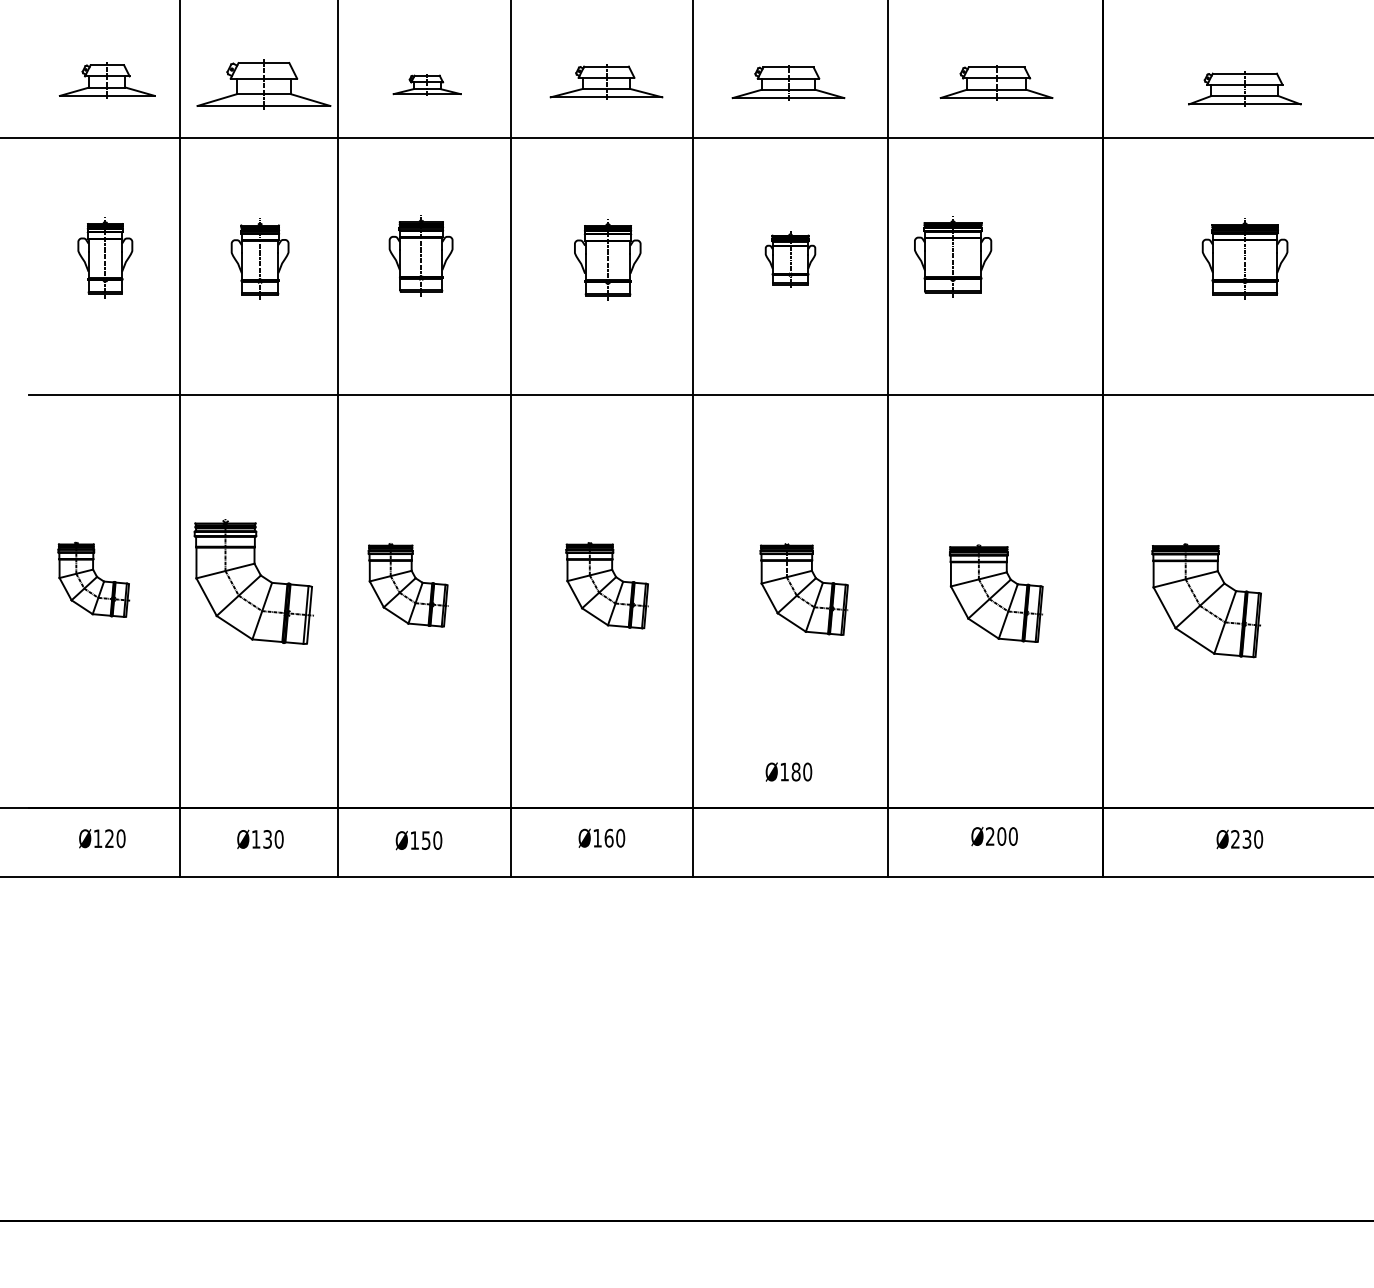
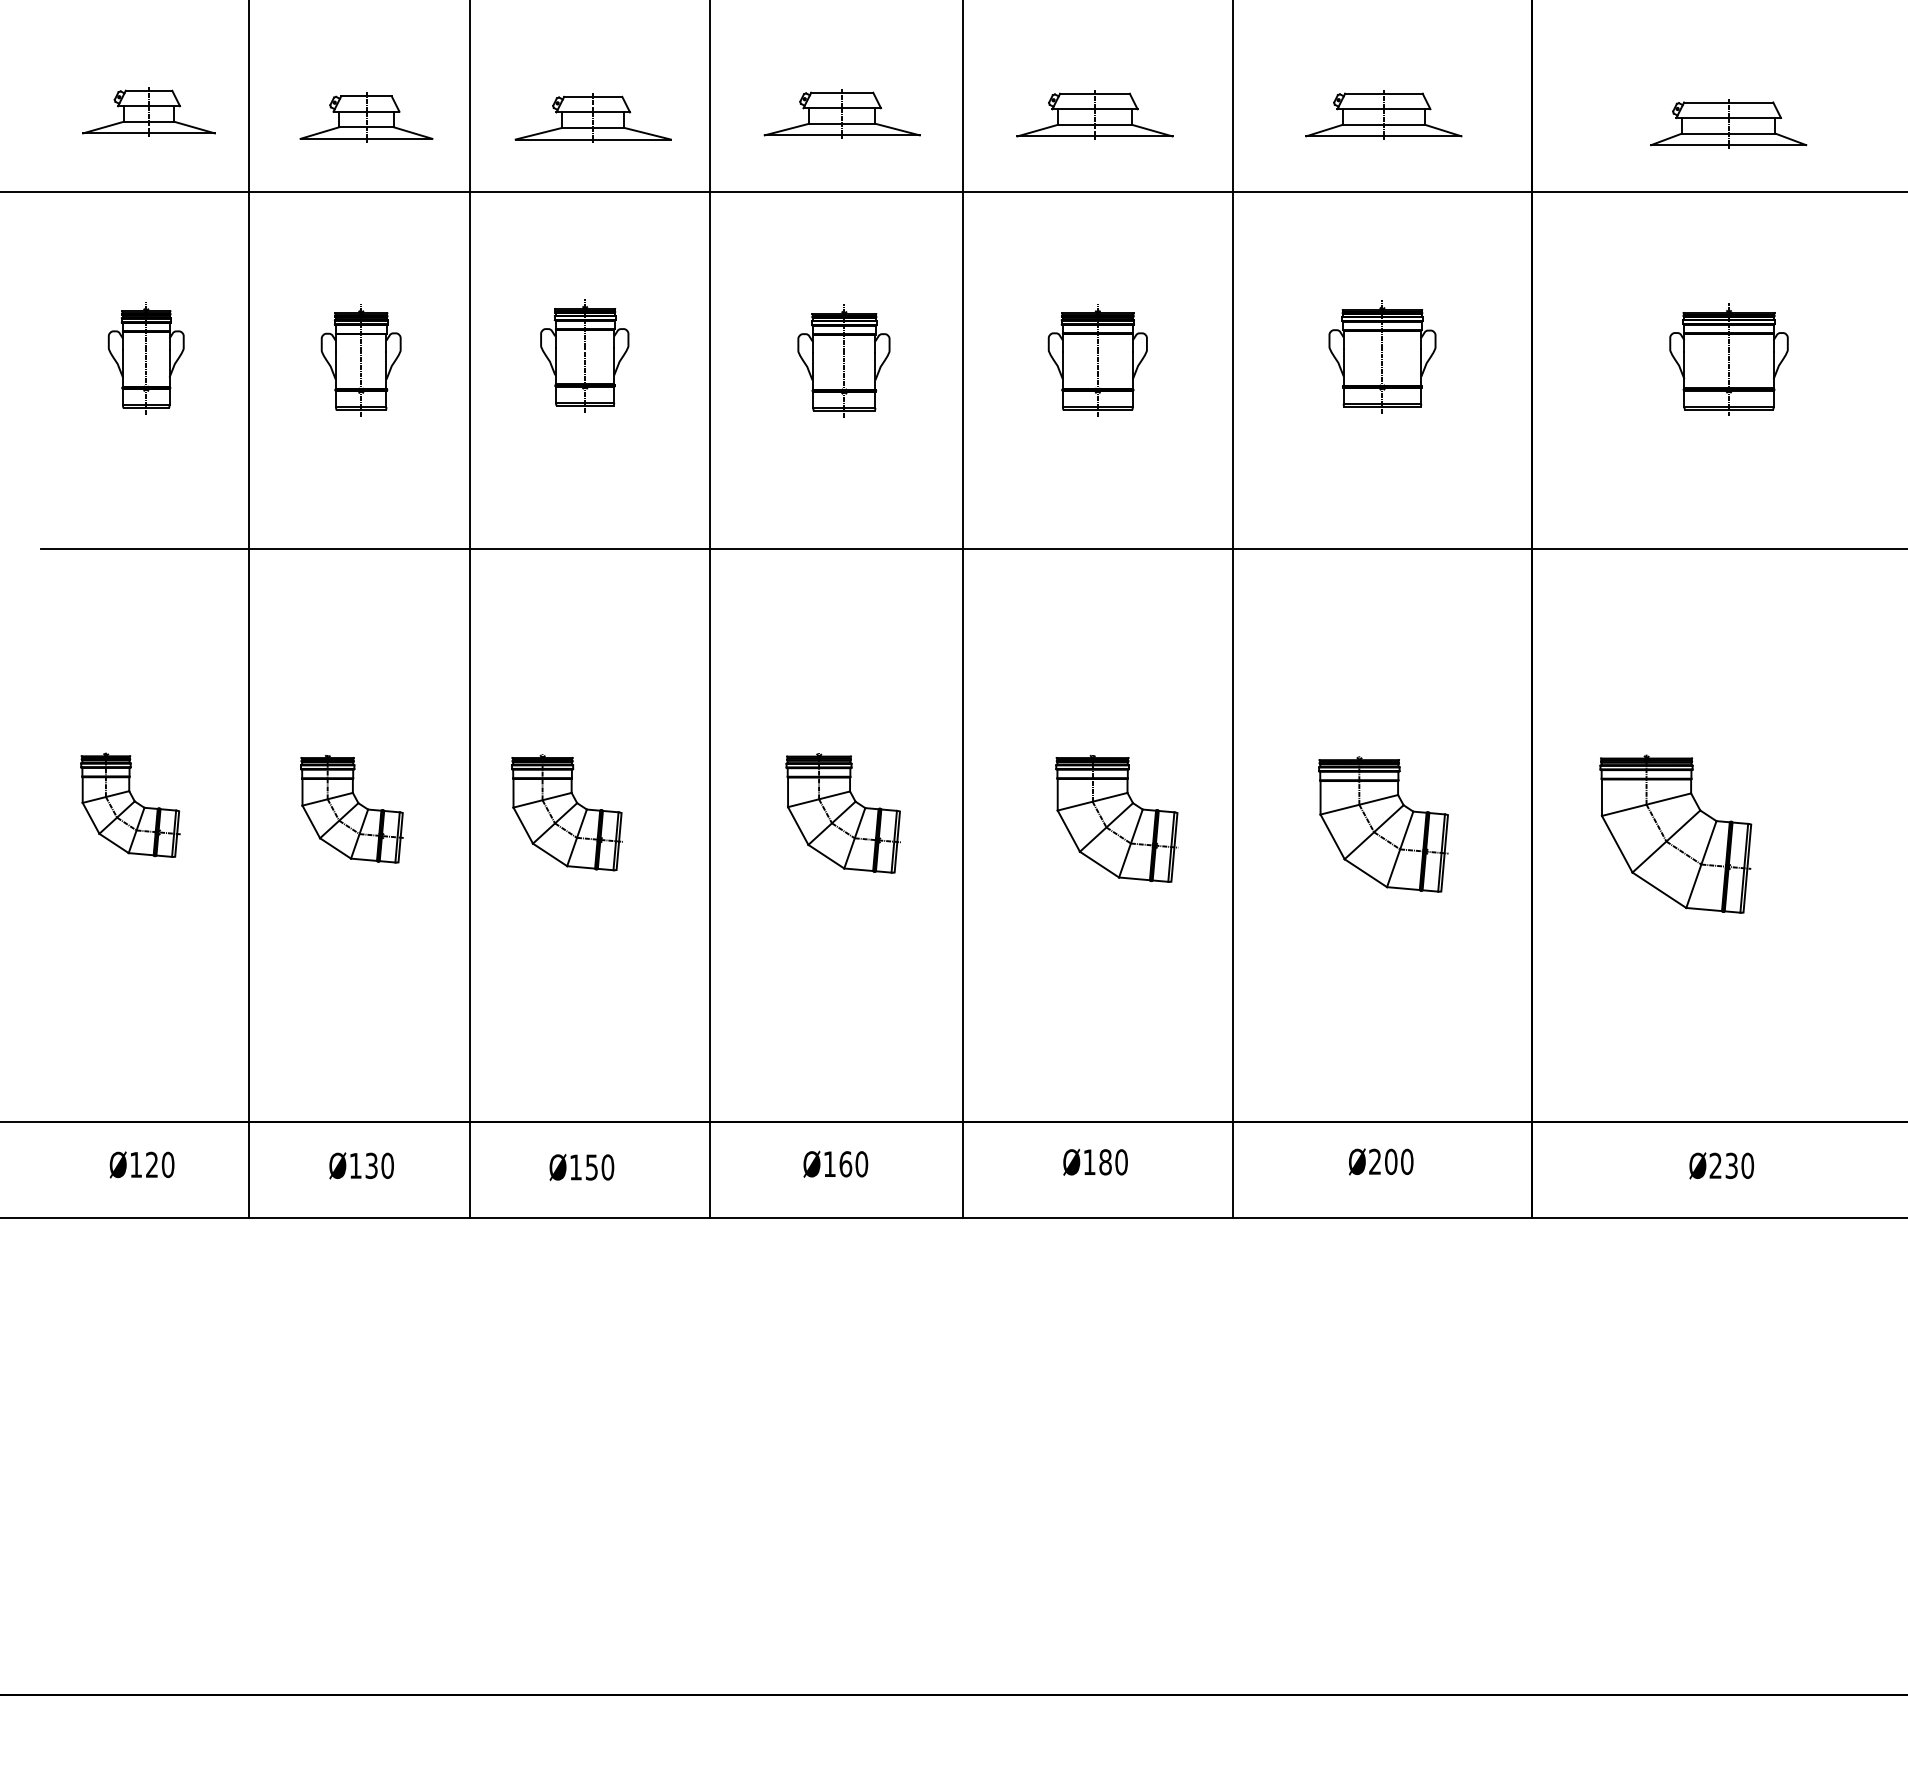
part: (263, 84) -> (366, 117), size x0.71
part: (426, 84) -> (592, 117), size x1.67
part: (953, 256) -> (1382, 356), moved
part: (790, 259) -> (1097, 360), size x1.43
part: (253, 582) -> (351, 809), size x0.62
text: (788, 771) -> (1095, 1161), moved

